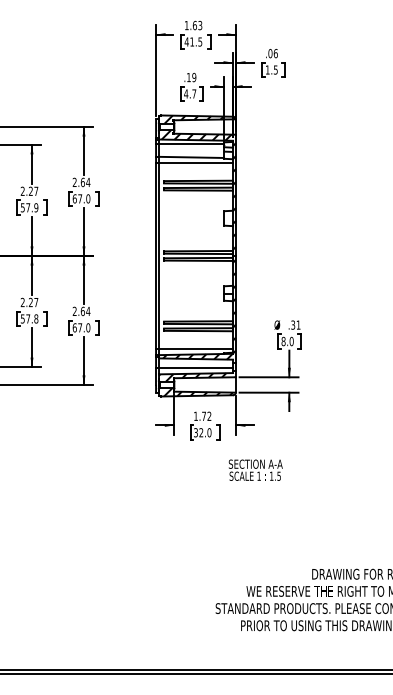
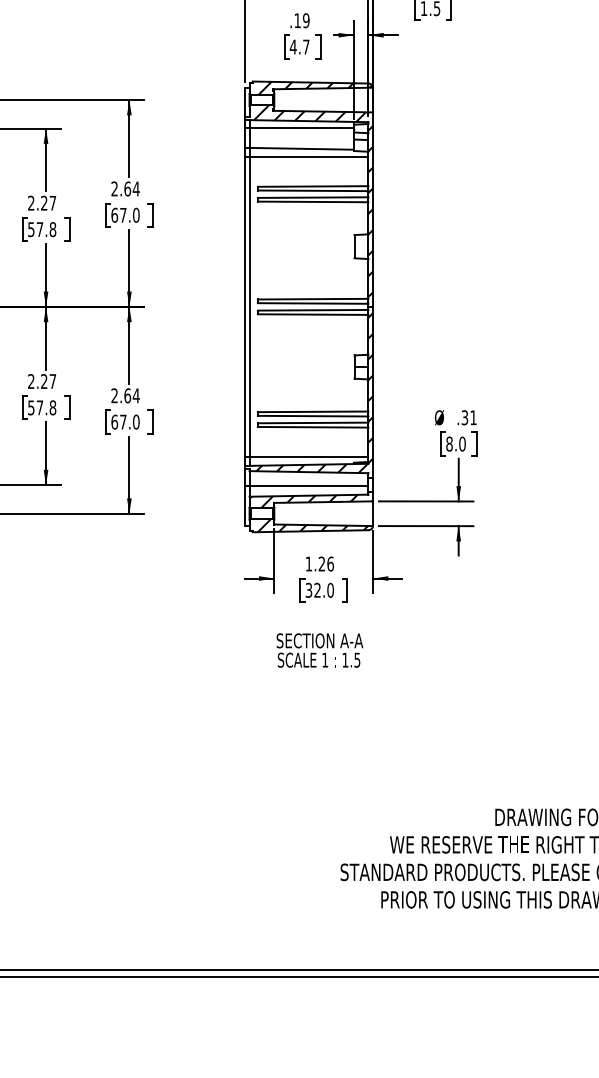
text: (36, 207) -> (53, 229), 57.9 -> 57.8
text: (206, 415) -> (325, 562), 1.72 -> 1.26
text: (255, 469) -> (319, 649), moved

